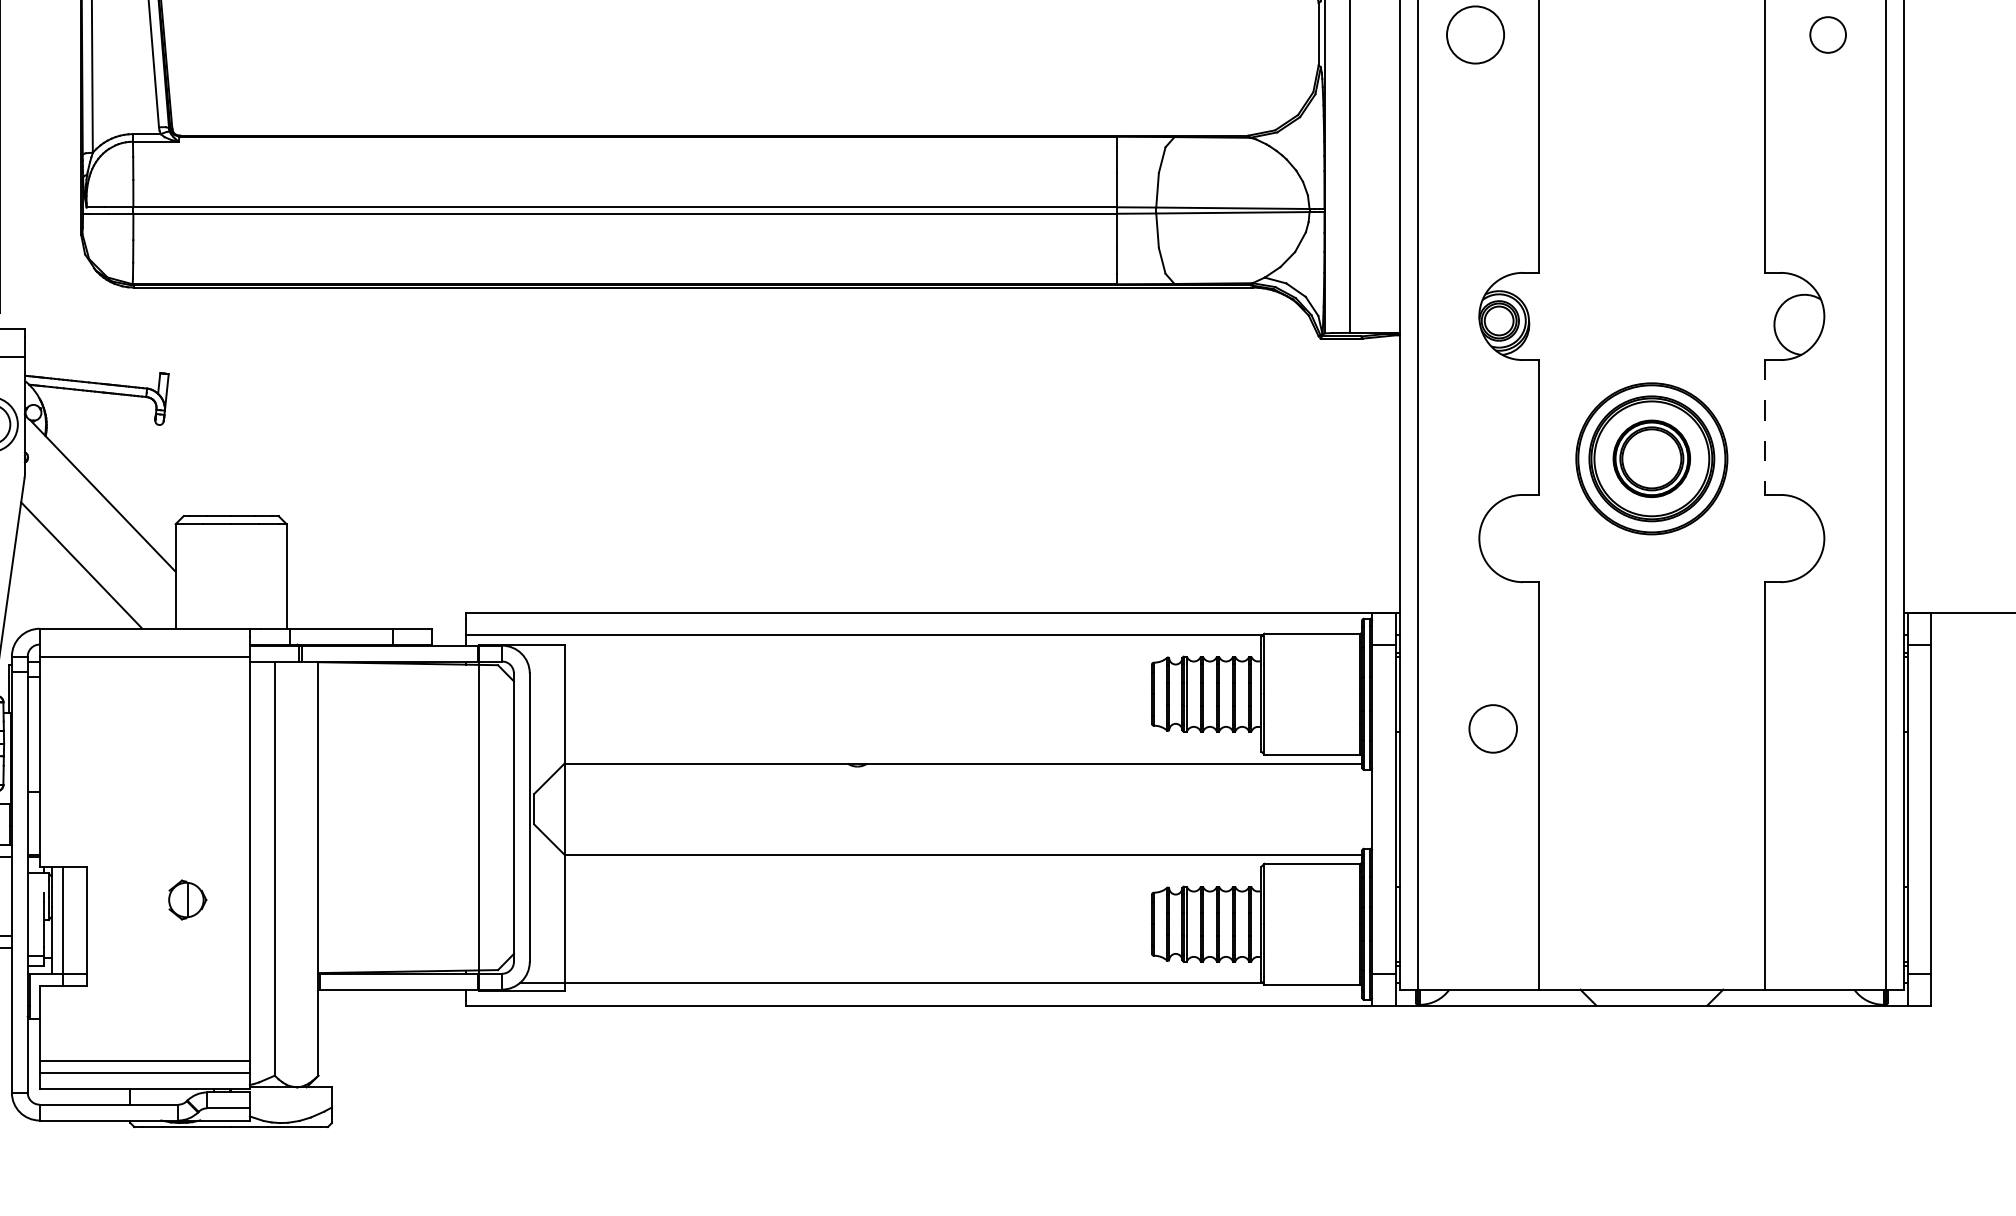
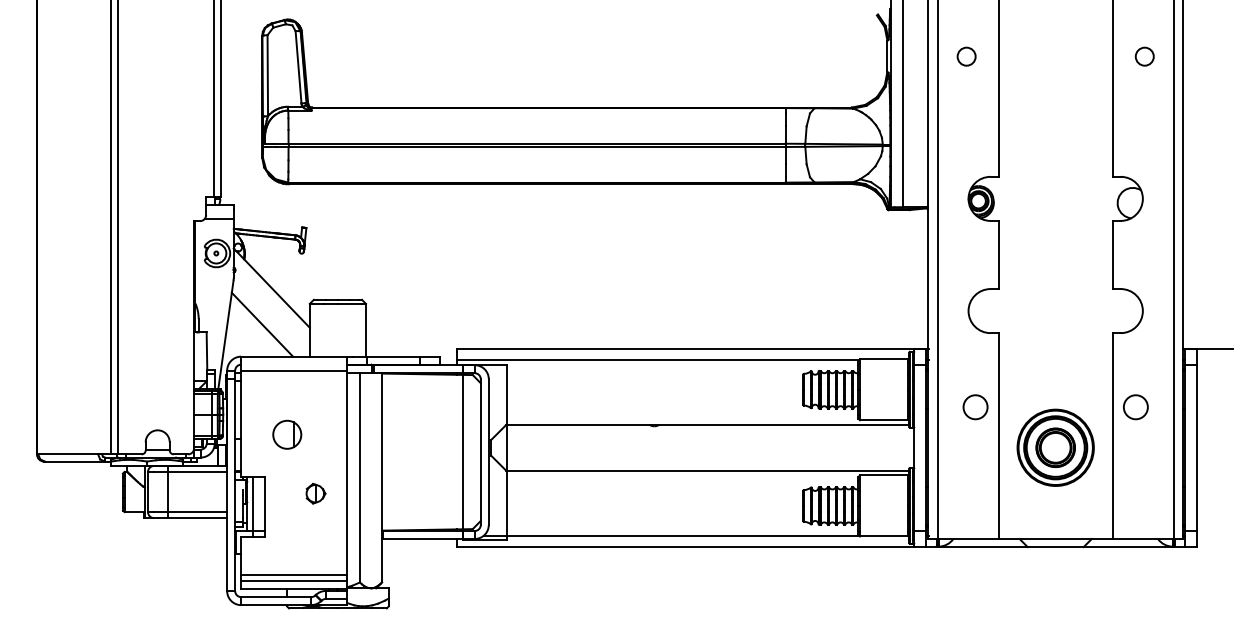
circle: (1475, 34) -> (966, 56), size x0.62
line: (1764, 428) -> (1112, 255), dashed -> solid
part: (1651, 458) -> (1055, 447), moved
circle: (1809, 729) -> (1135, 407), added
part: (131, 782) -> (287, 434), added

